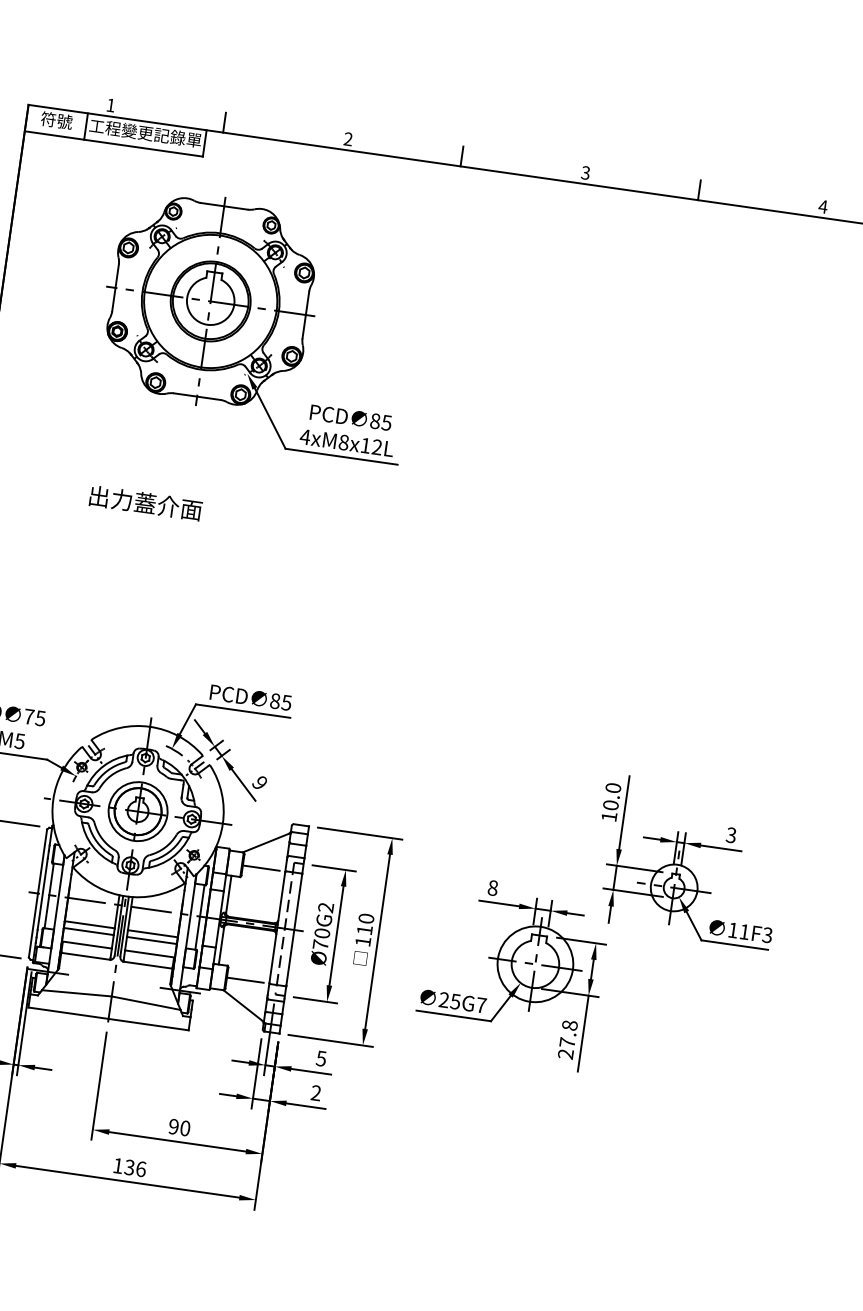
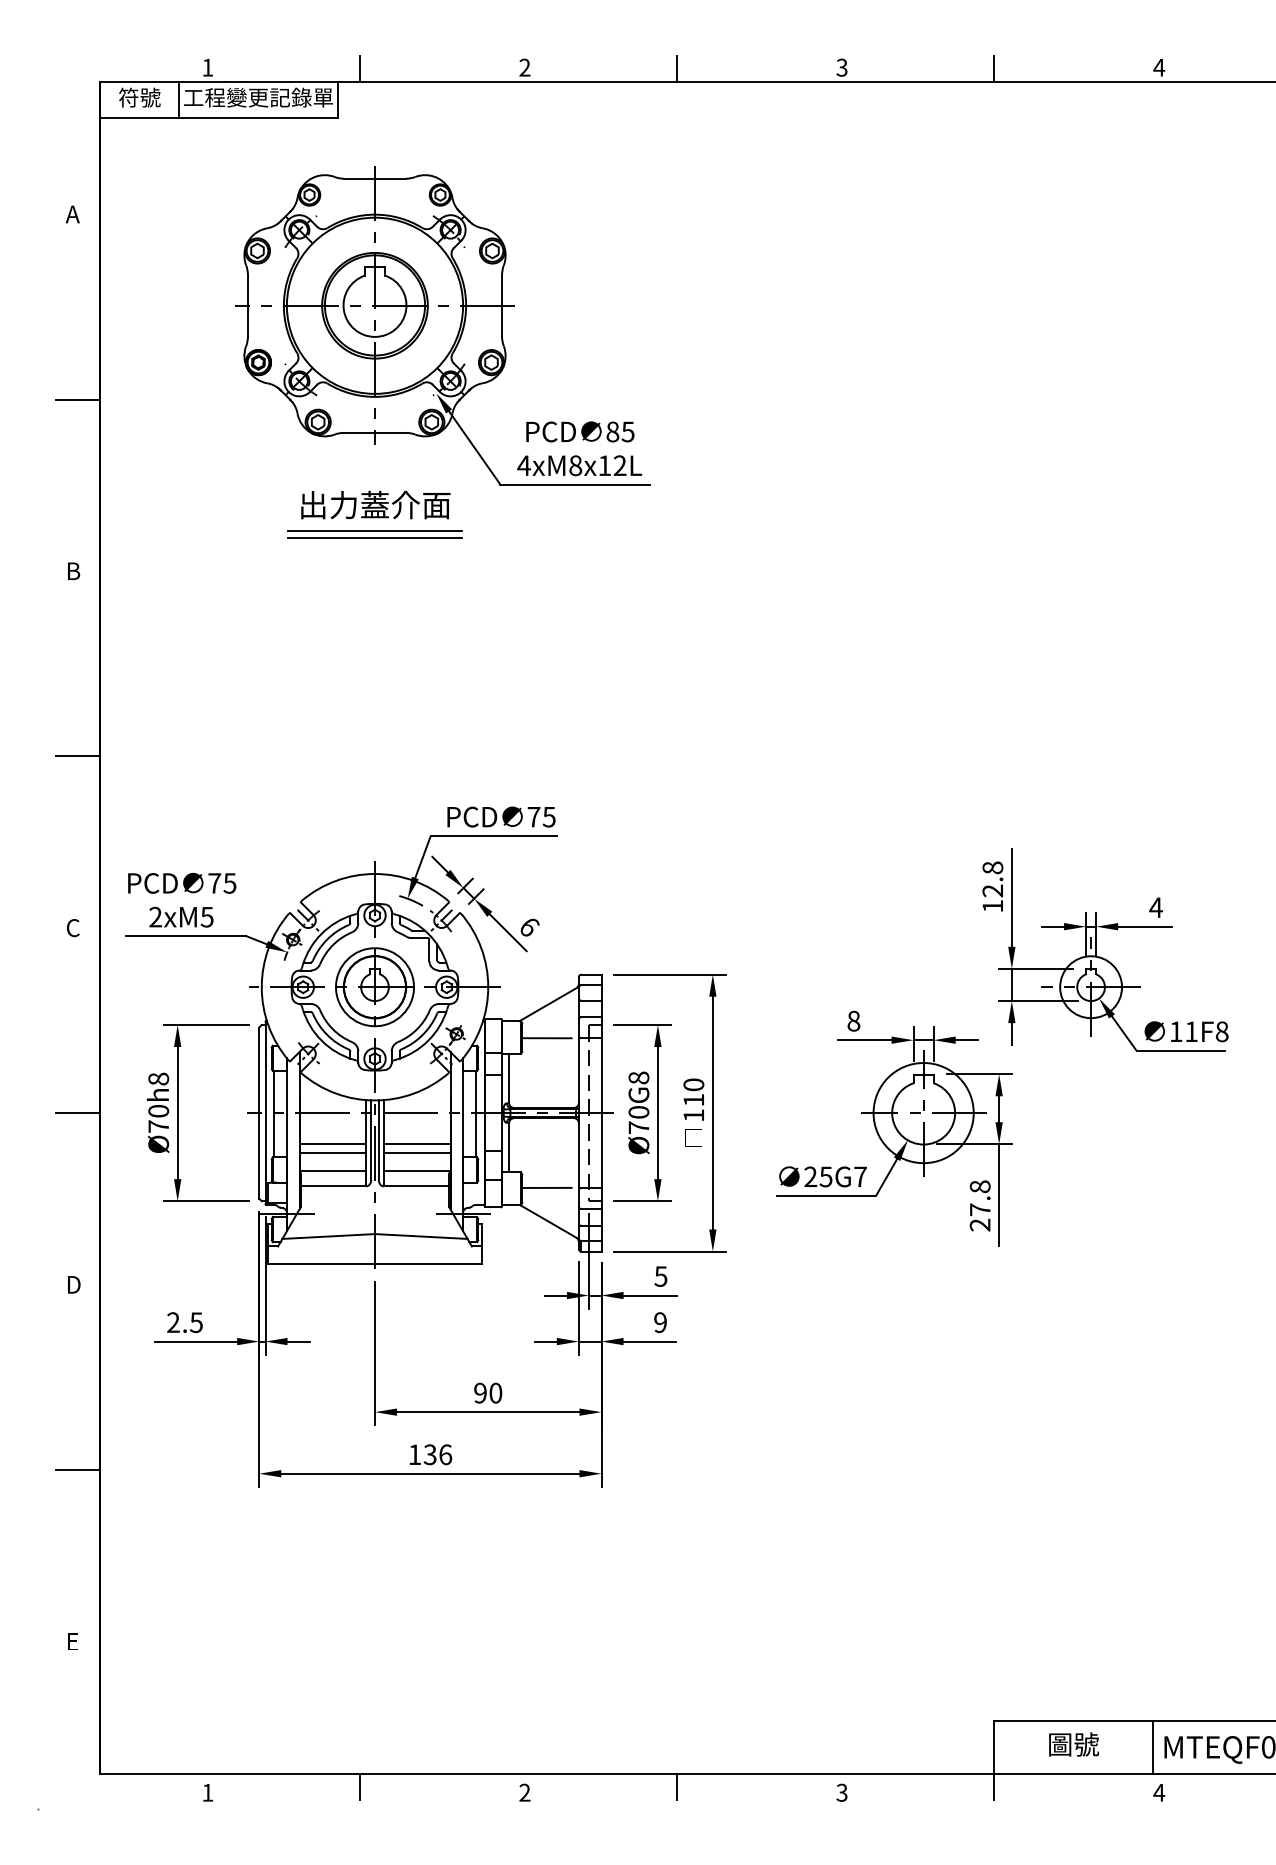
line: (186, 470) -> (374, 531), added
line: (185, 474) -> (374, 537), added
text: (145, 502) -> (375, 504), moved
text: (274, 700) -> (533, 816), 85 -> 75
text: (260, 782) -> (529, 926), 9 -> 6
text: (611, 796) -> (992, 879), 10.0 -> 12.8
text: (730, 835) -> (1155, 907), 3 -> 4
text: (325, 907) -> (638, 1077), Ø70G2 -> Ø70G8
text: (767, 934) -> (1221, 1031), 11F3 -> 11F8
text: (316, 1093) -> (660, 1322), 2 -> 9

